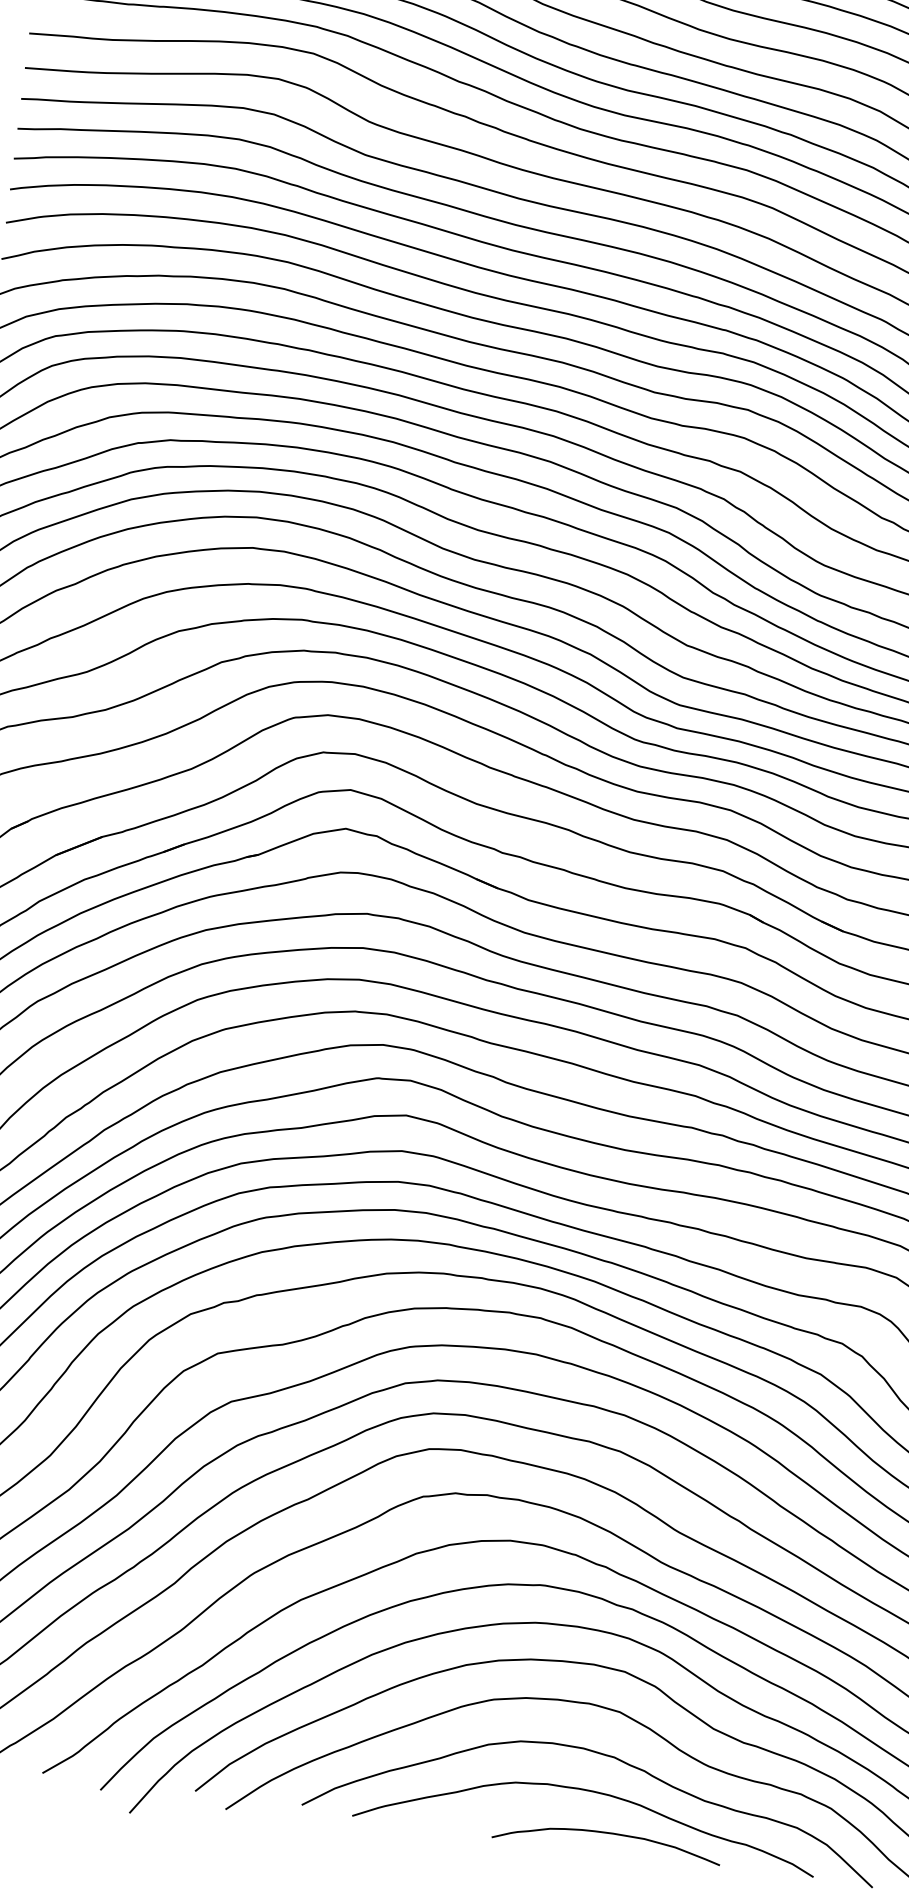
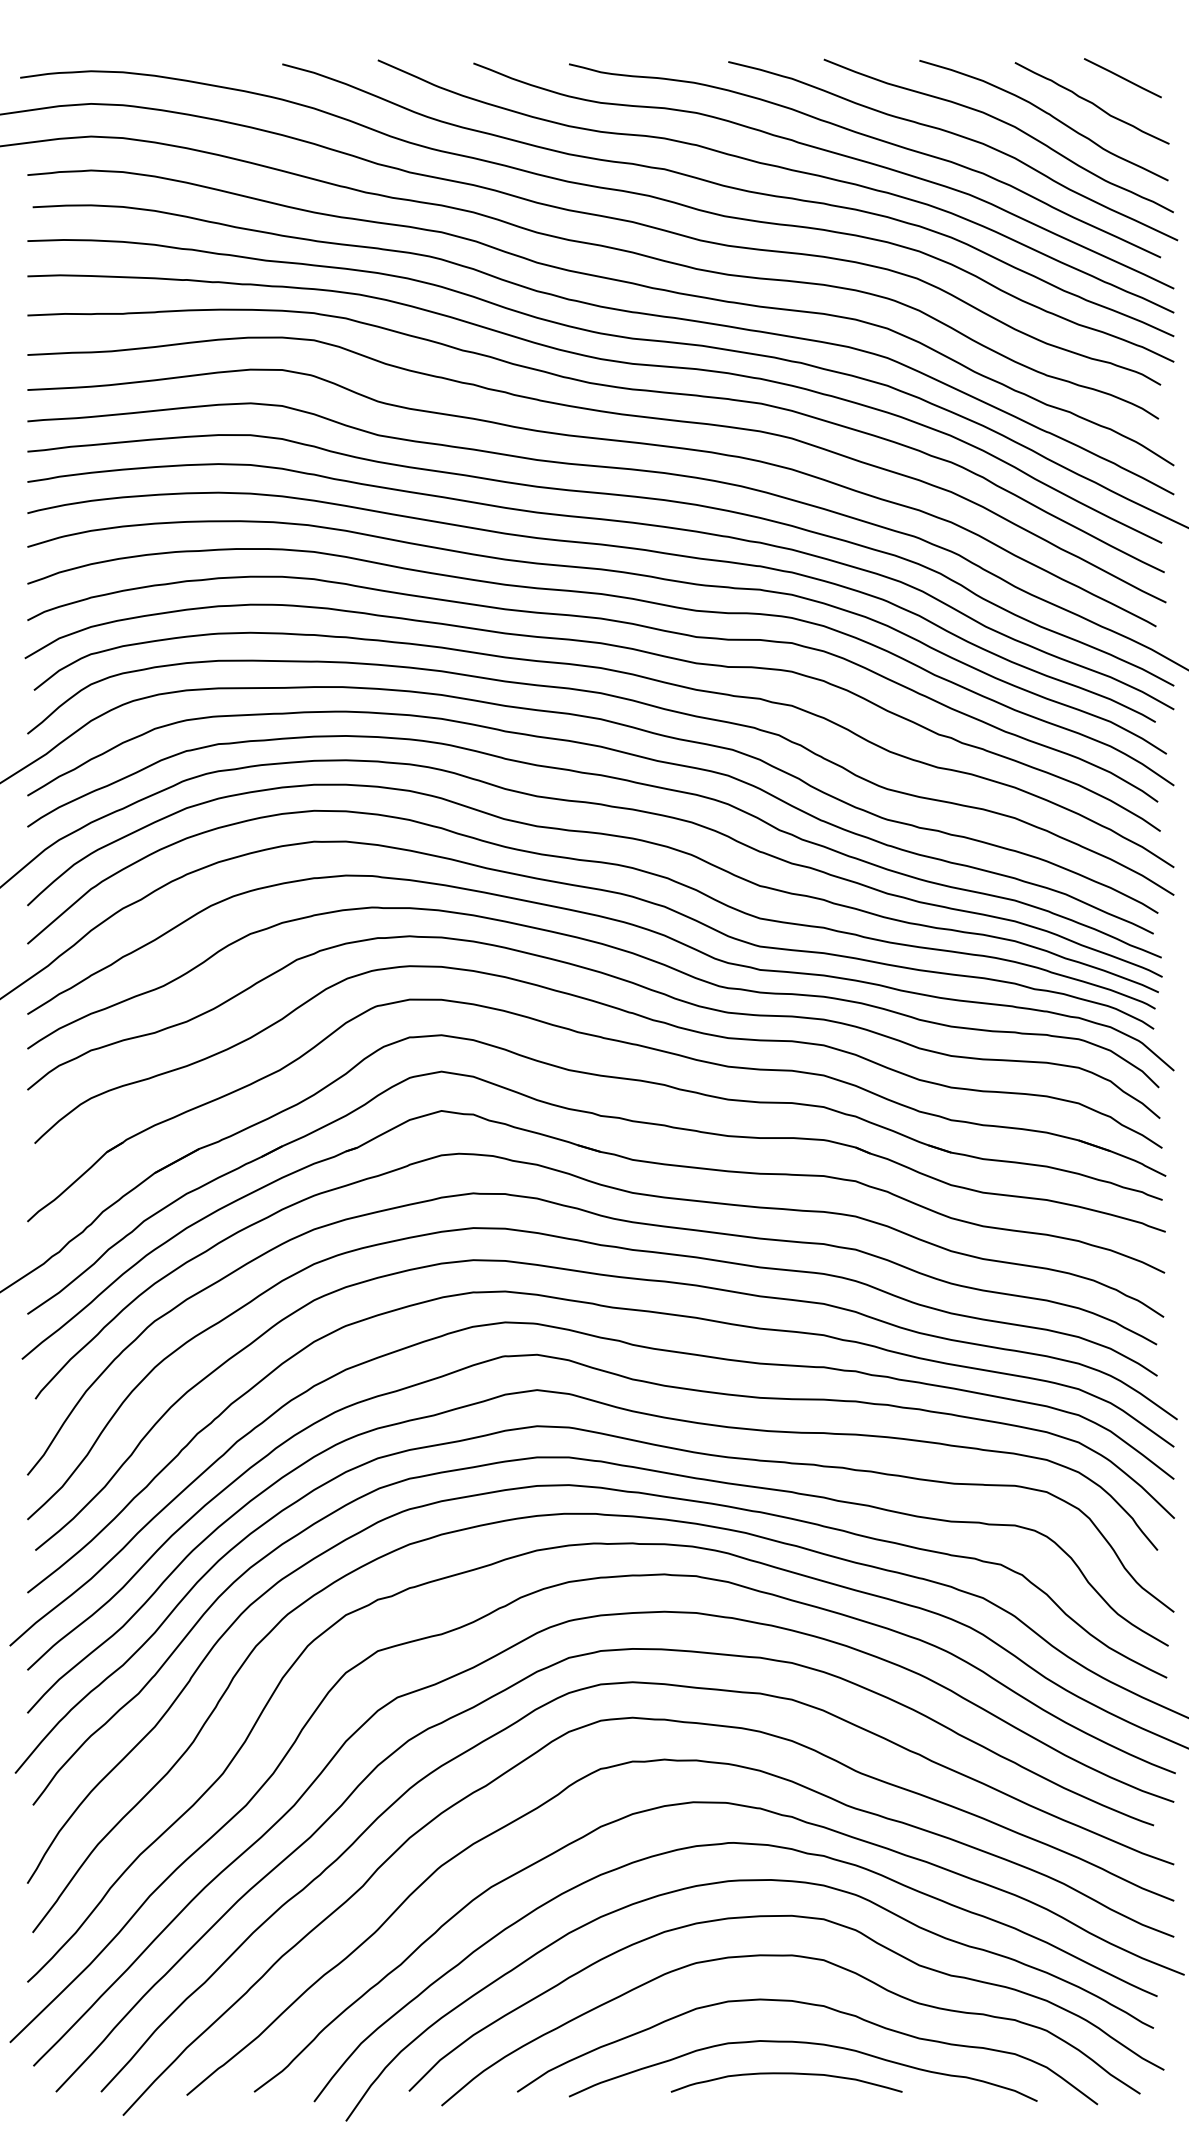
curve: (607, 1834) -> (786, 2074), moved

